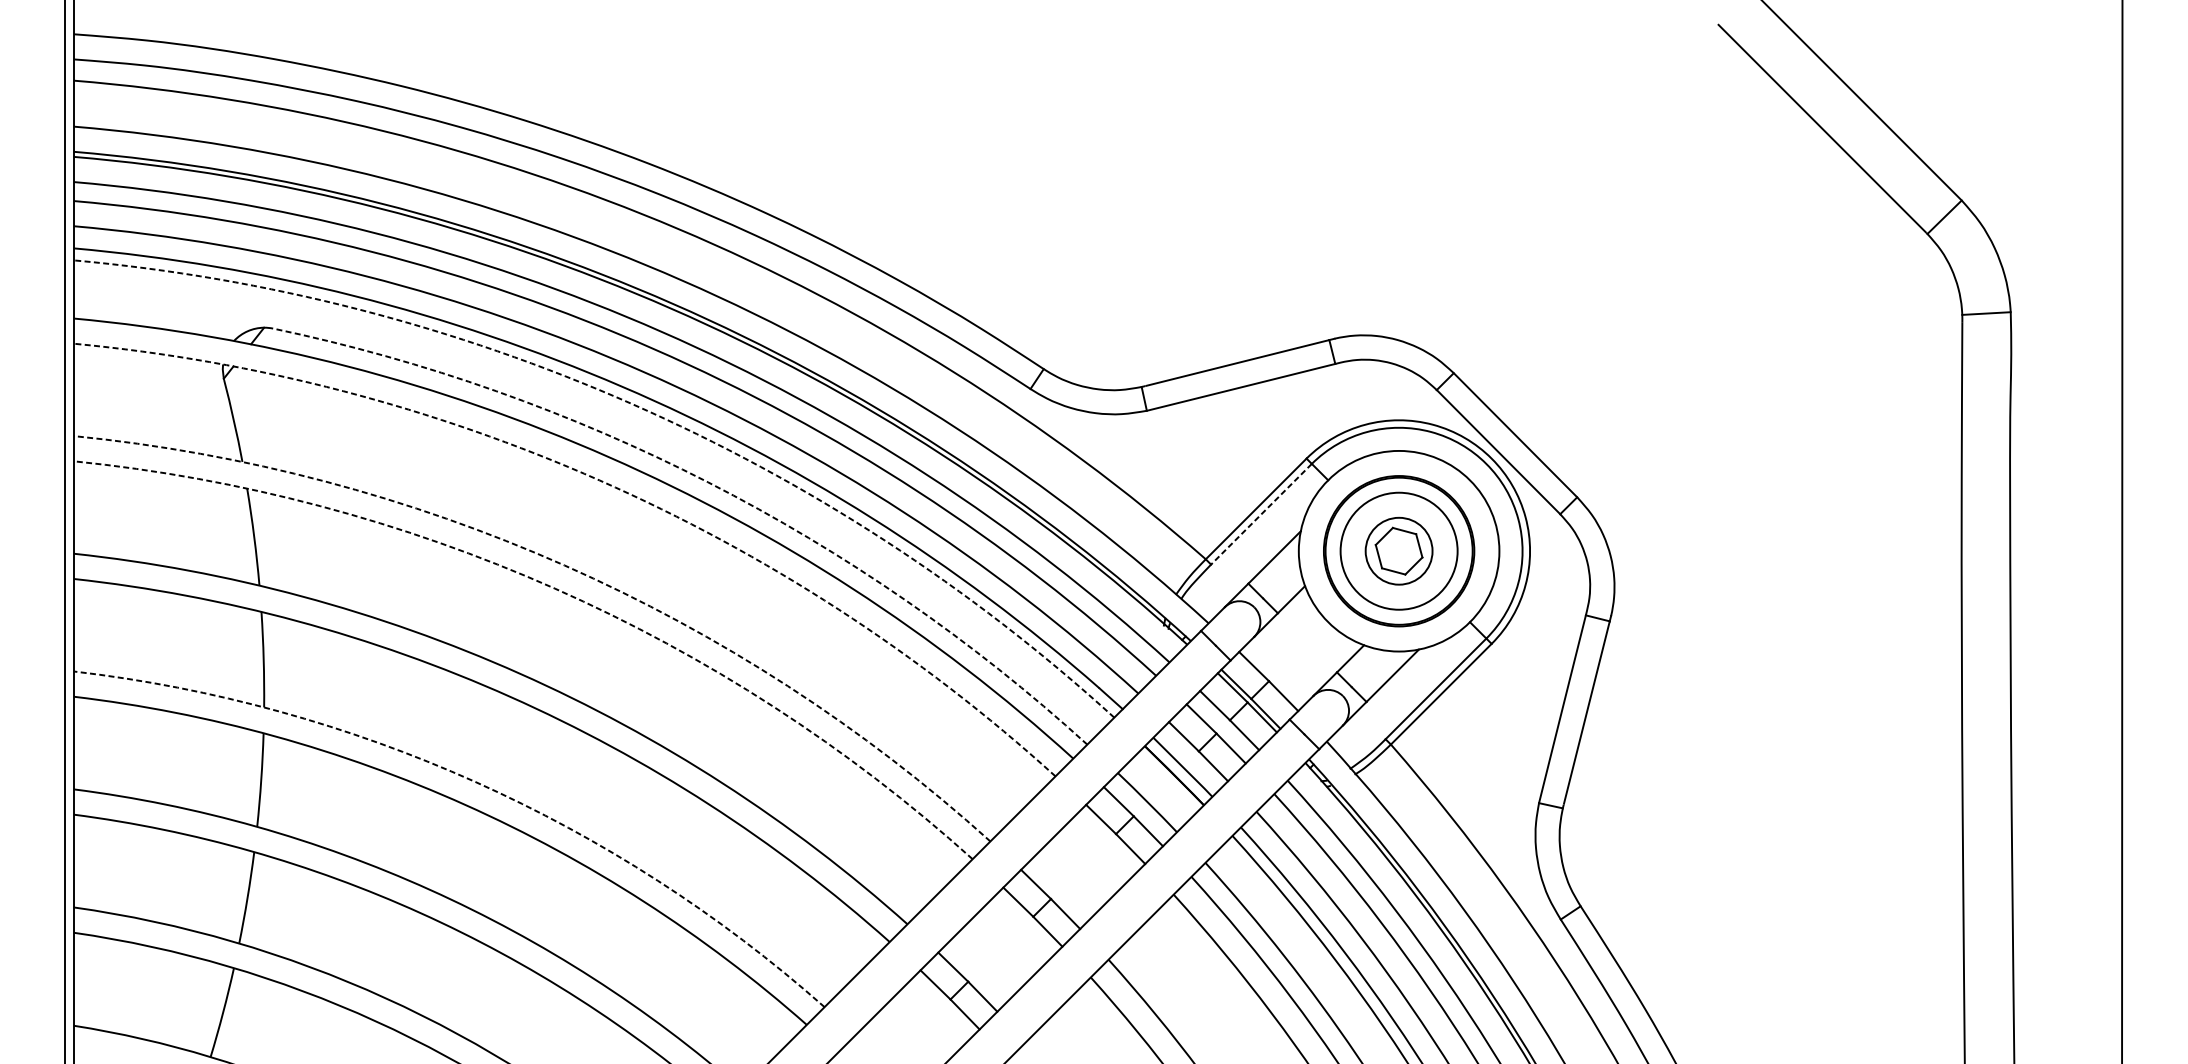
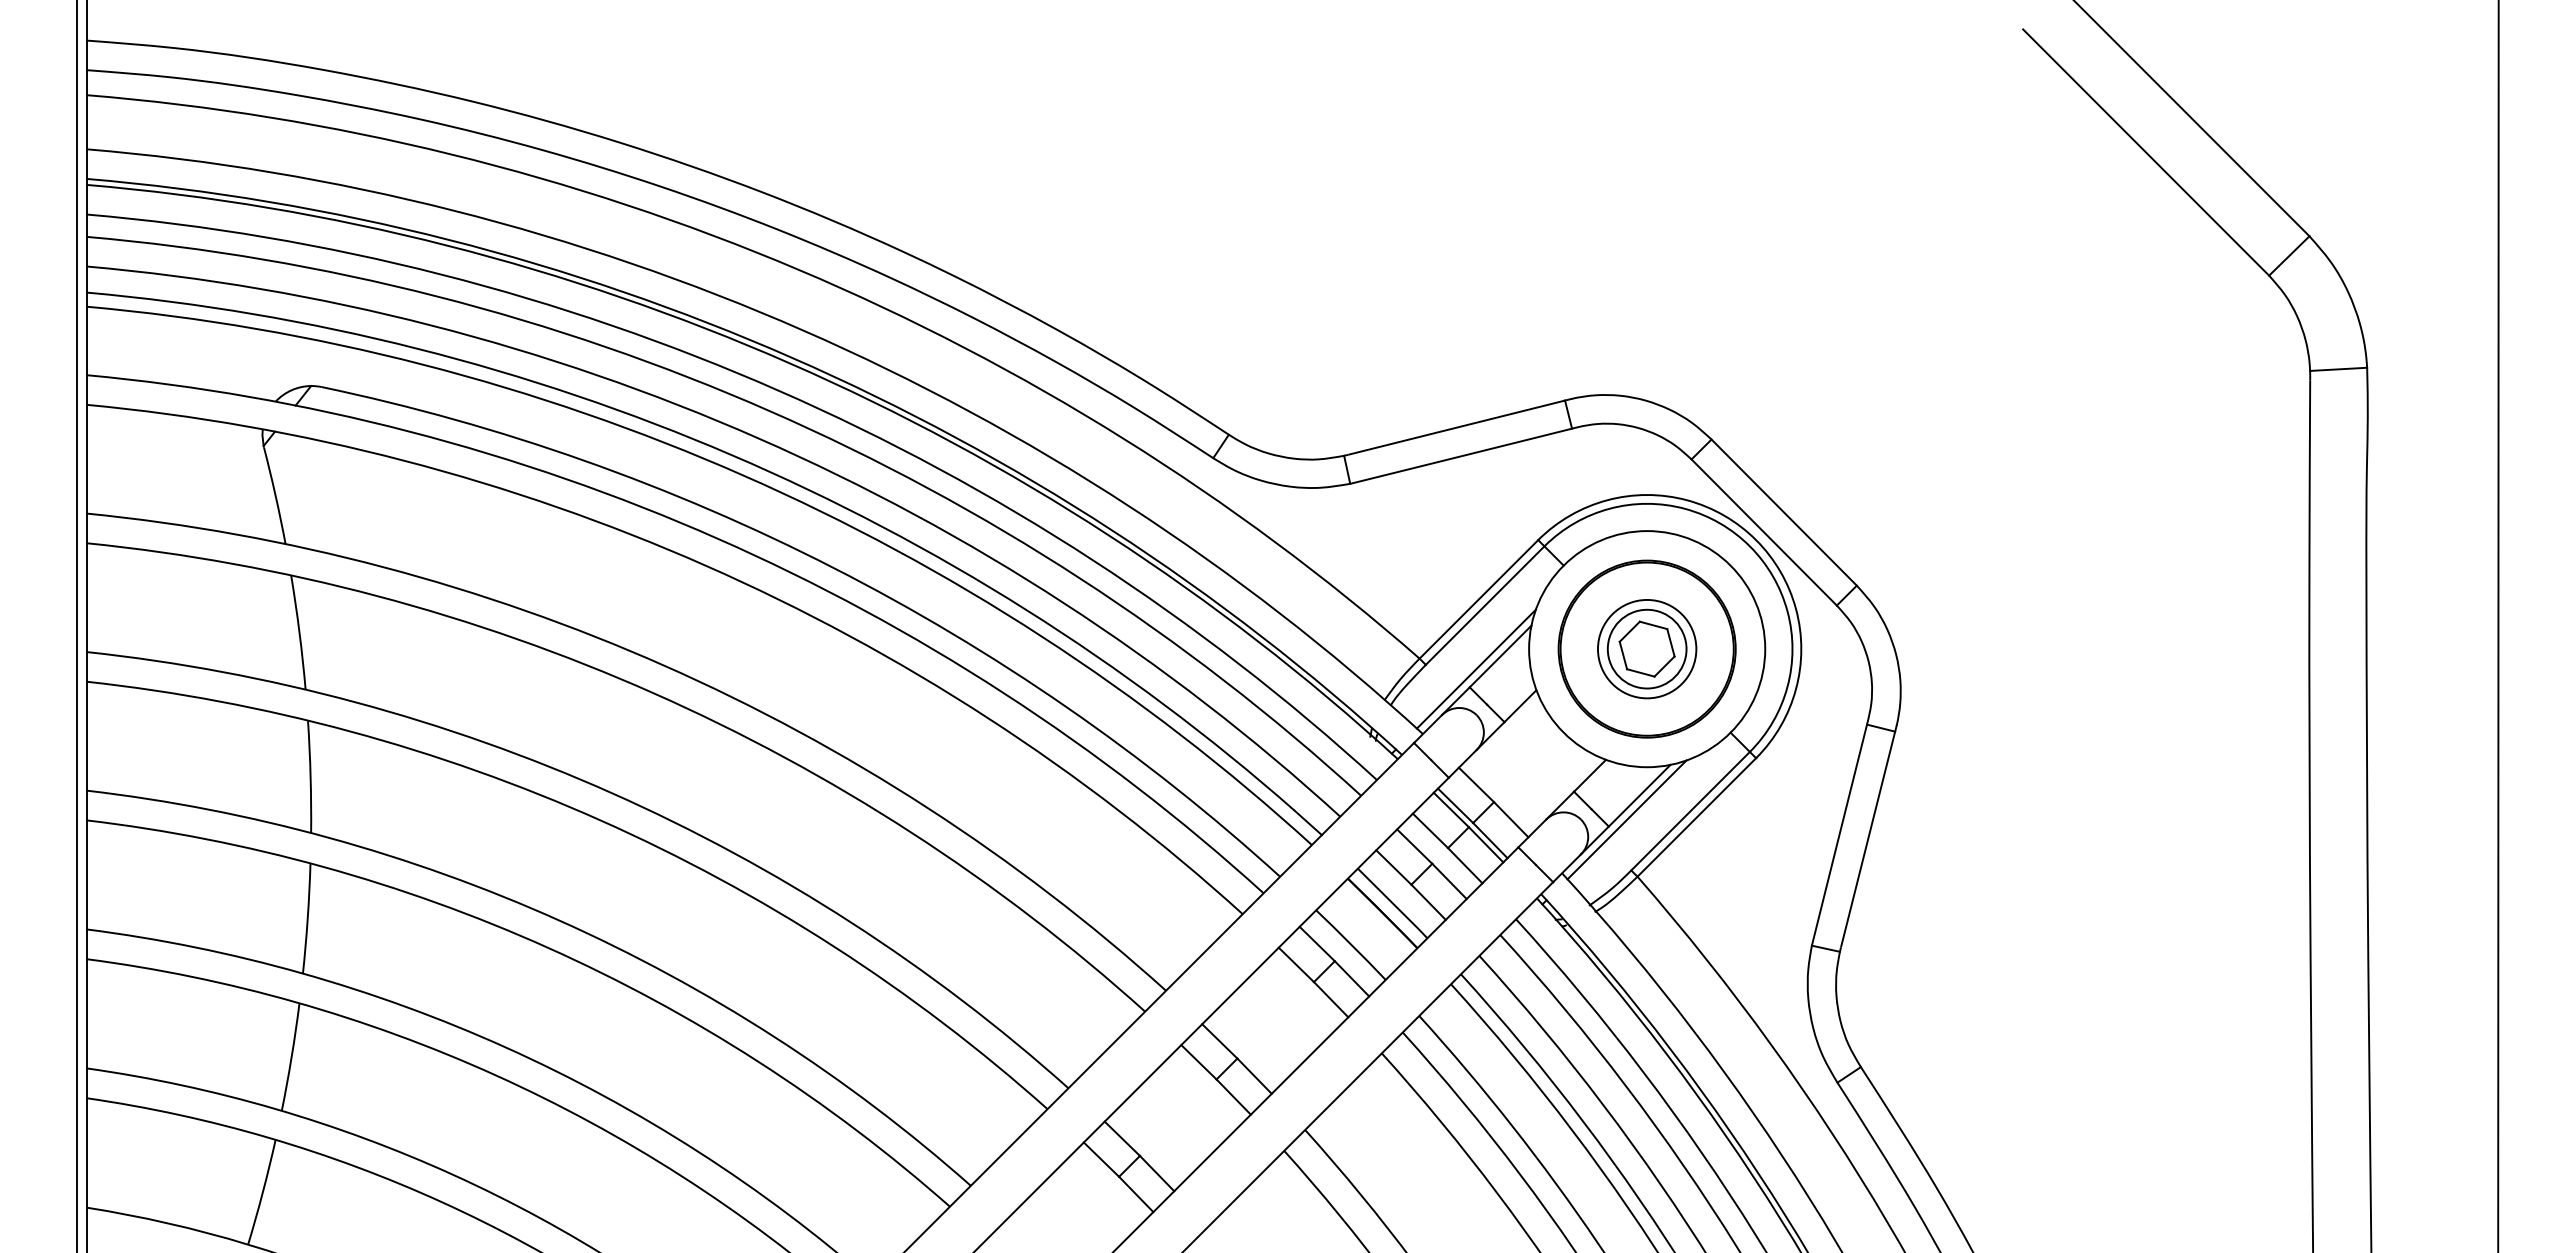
arc: (631, 403) -> (743, 475), dashed -> solid
arc: (600, 480) -> (706, 565), dashed -> solid
arc: (707, 481) -> (833, 567), dashed -> solid
line: (1261, 514) -> (1485, 605), dashed -> solid
circle: (1398, 550) -> (1646, 648), size x0.71
arc: (564, 565) -> (664, 665), dashed -> solid
line: (1253, 567) -> (1475, 668), added
arc: (554, 588) -> (653, 693), dashed -> solid
line: (1381, 695) -> (1626, 819), added
arc: (475, 781) -> (559, 920), dashed -> solid

